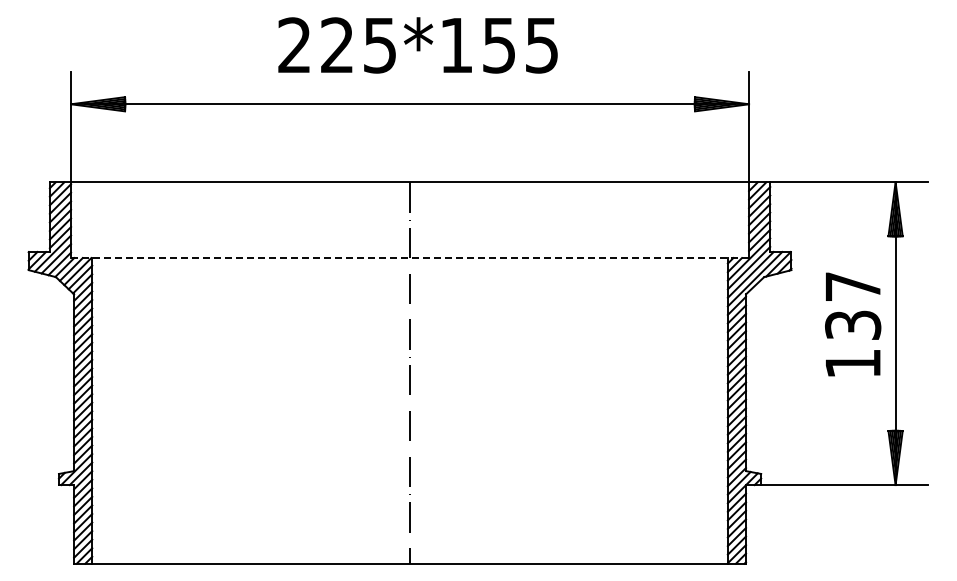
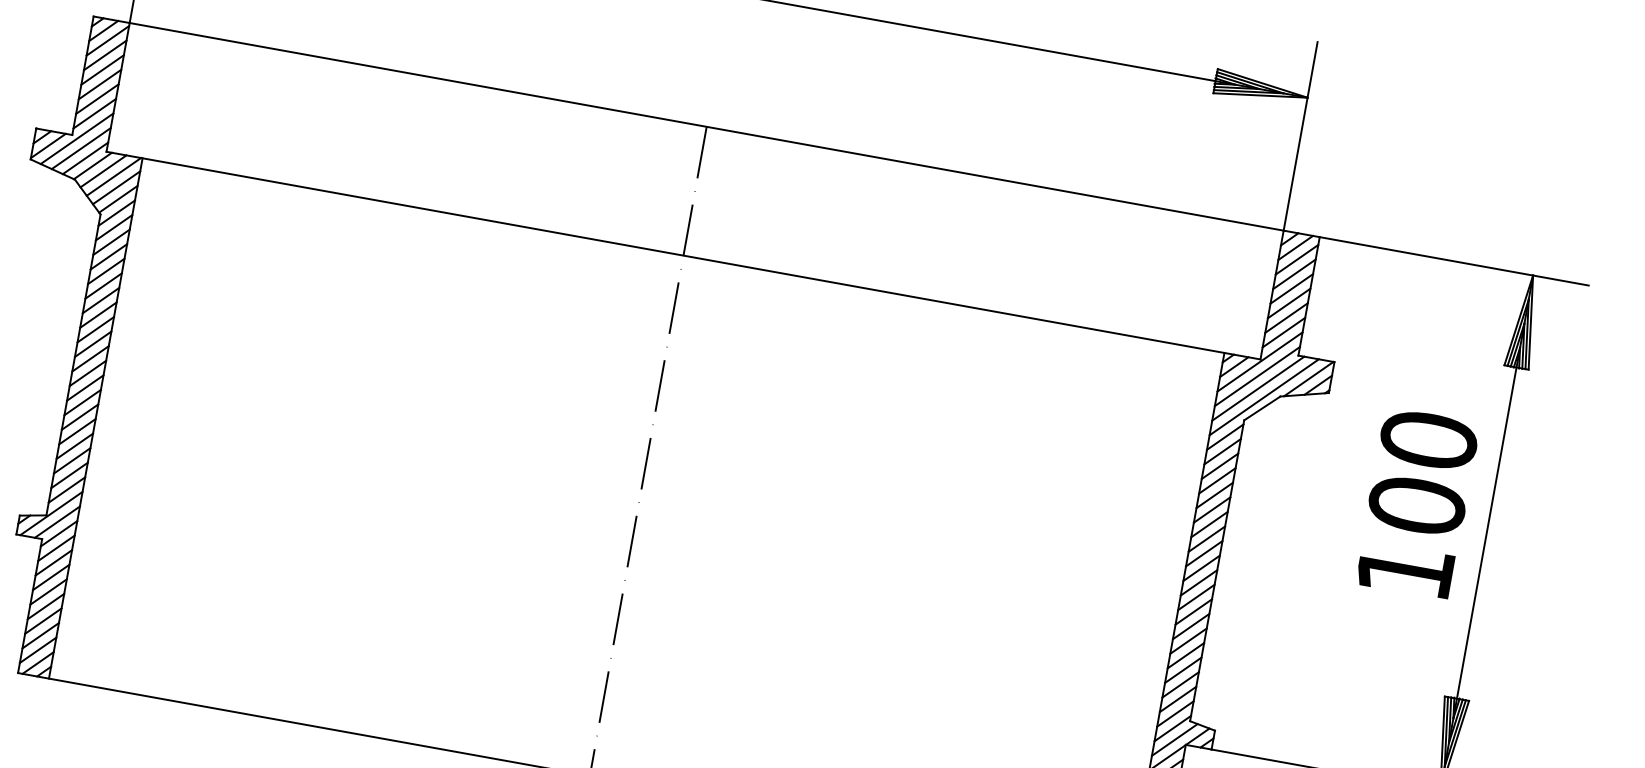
line: (410, 258) -> (684, 256), dashed -> solid
text: (853, 305) -> (1423, 472), 137 -> 100

